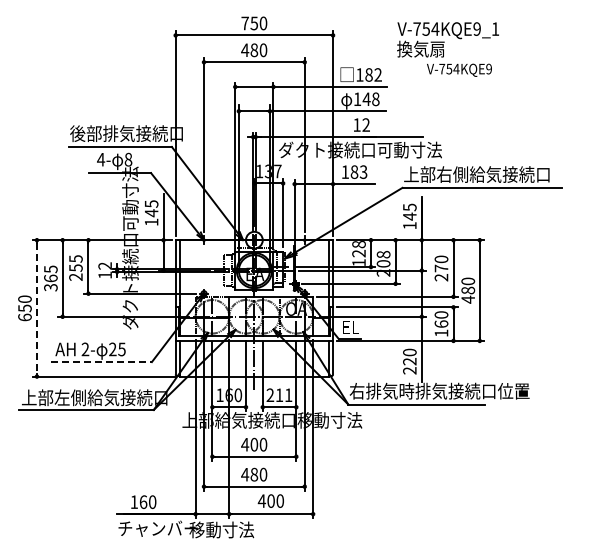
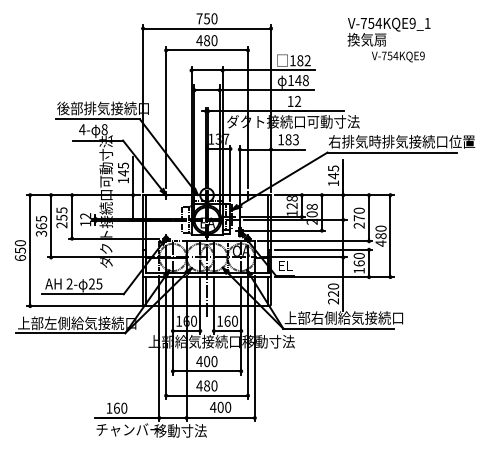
text: (447, 49) -> (388, 40), moved
text: (493, 174) -> (401, 141), 上部右側給気接続口 -> 右排気時排気接続口位置
line: (36, 308) -> (29, 250), dashed -> solid
line: (102, 362) -> (83, 294), dashed -> solid
text: (439, 390) -> (357, 317), 右排気時排気接続口位置 -> 上部右側給気接続口
text: (279, 395) -> (227, 321), 211 -> 160

